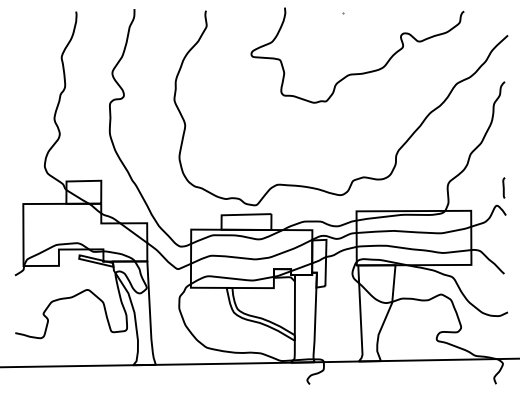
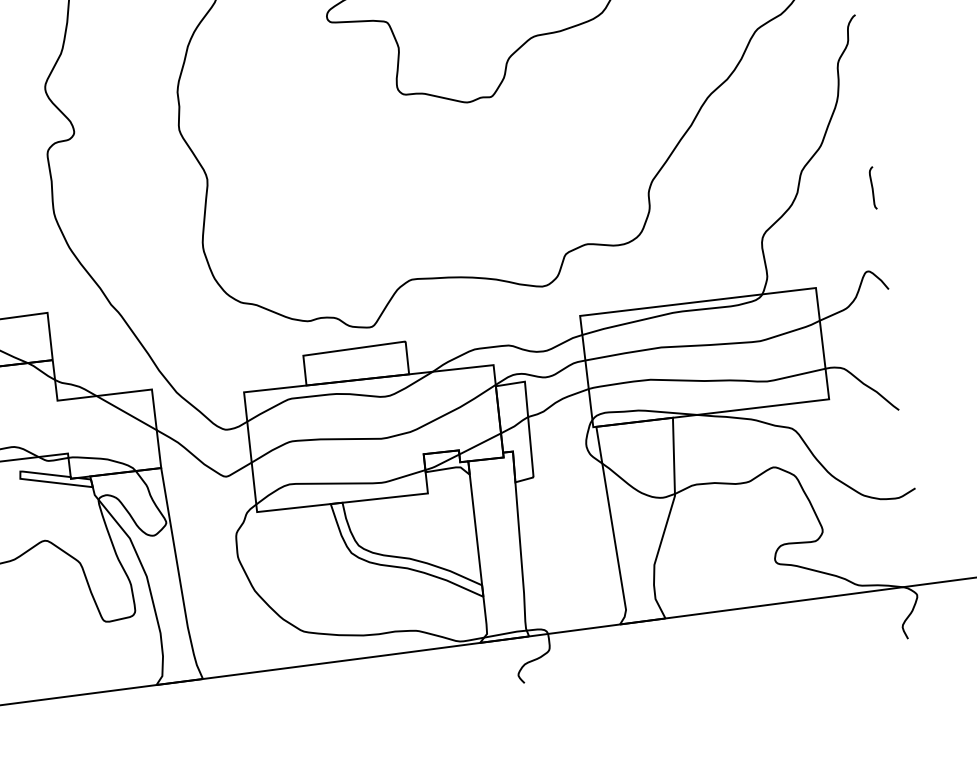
line: (503, 187) -> (871, 187), moved

